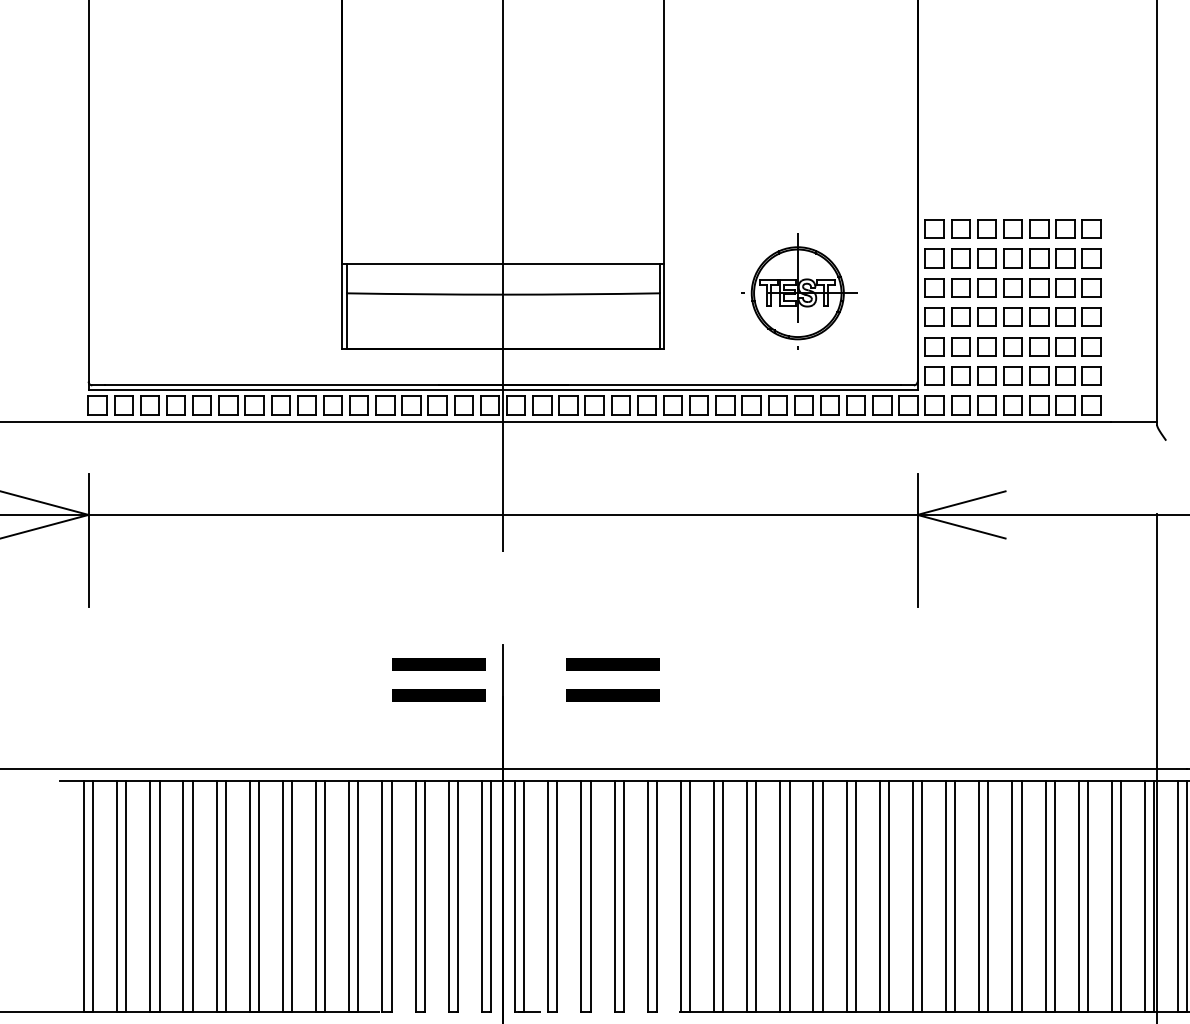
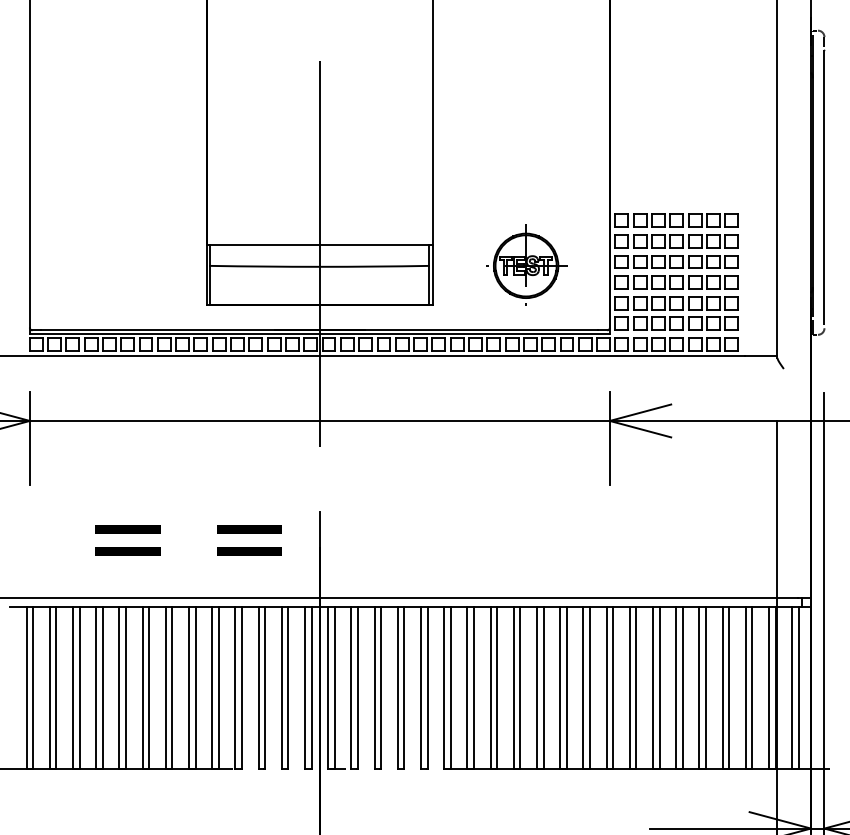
text: (525, 680) -> (188, 540), moved

